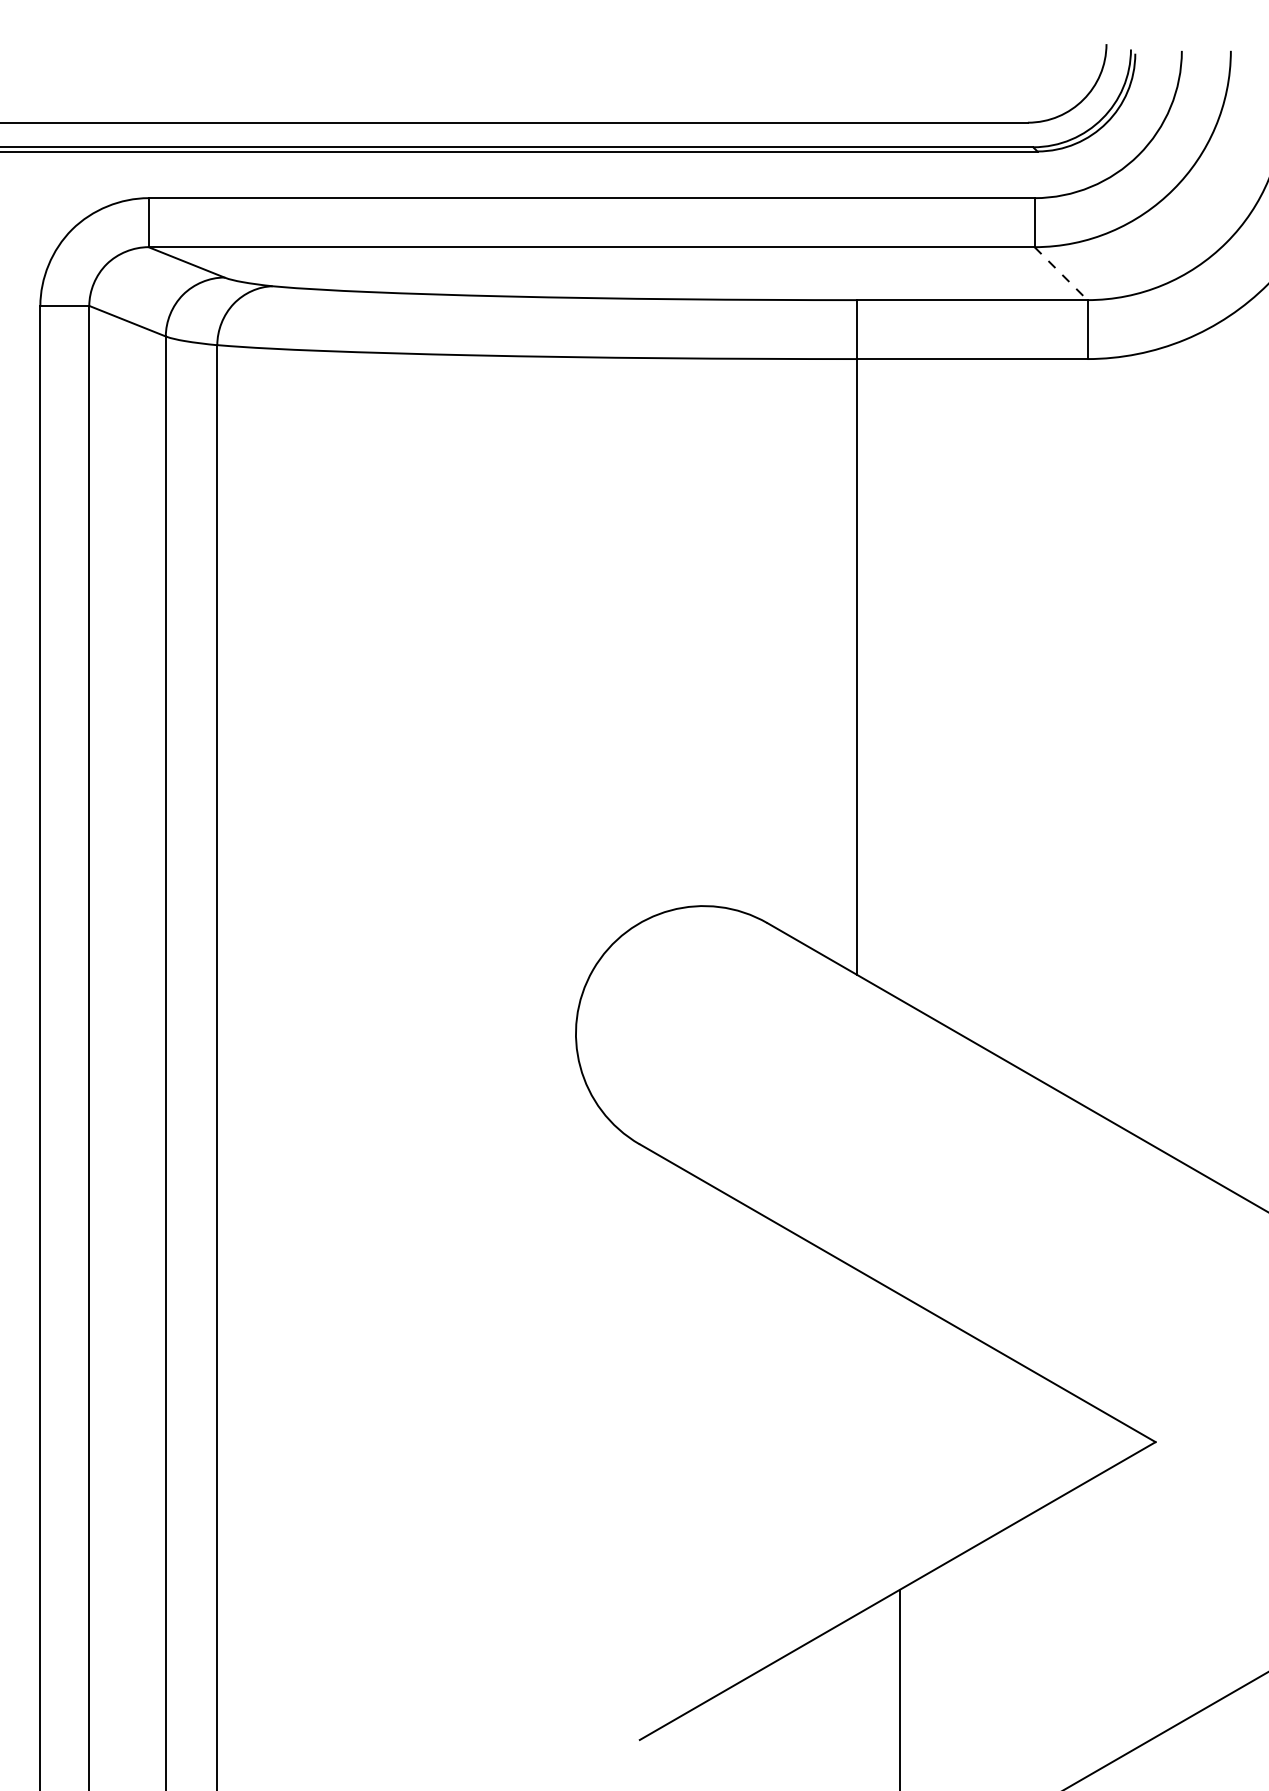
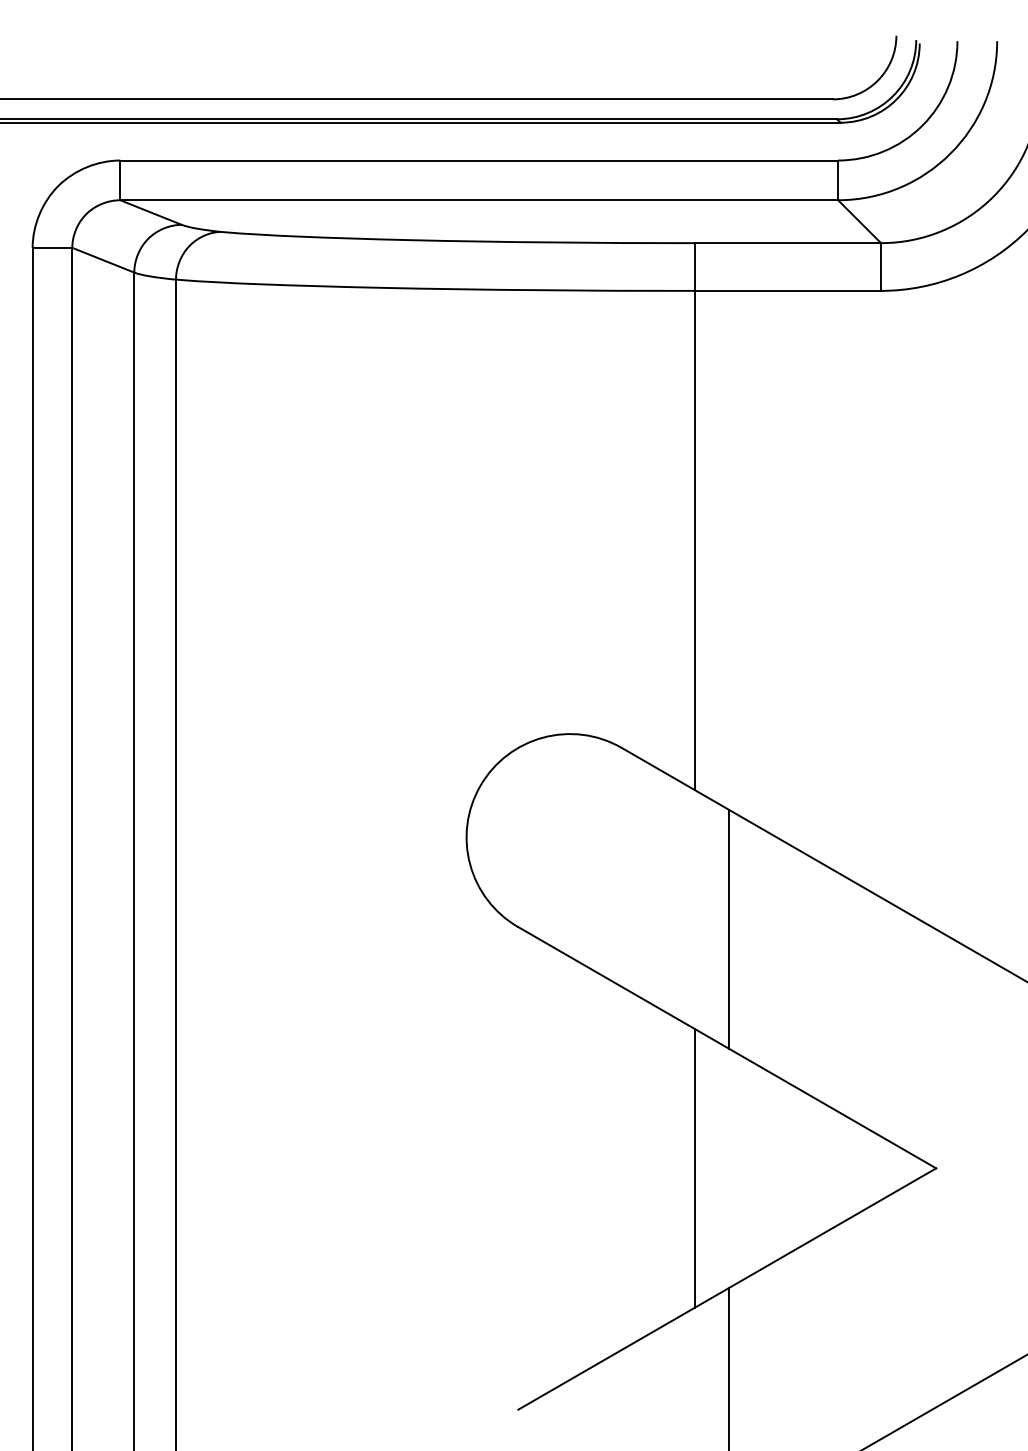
line: (1060, 274) -> (859, 222), dashed -> solid
line: (899, 1146) -> (728, 928), added
line: (857, 1441) -> (694, 1167), added

